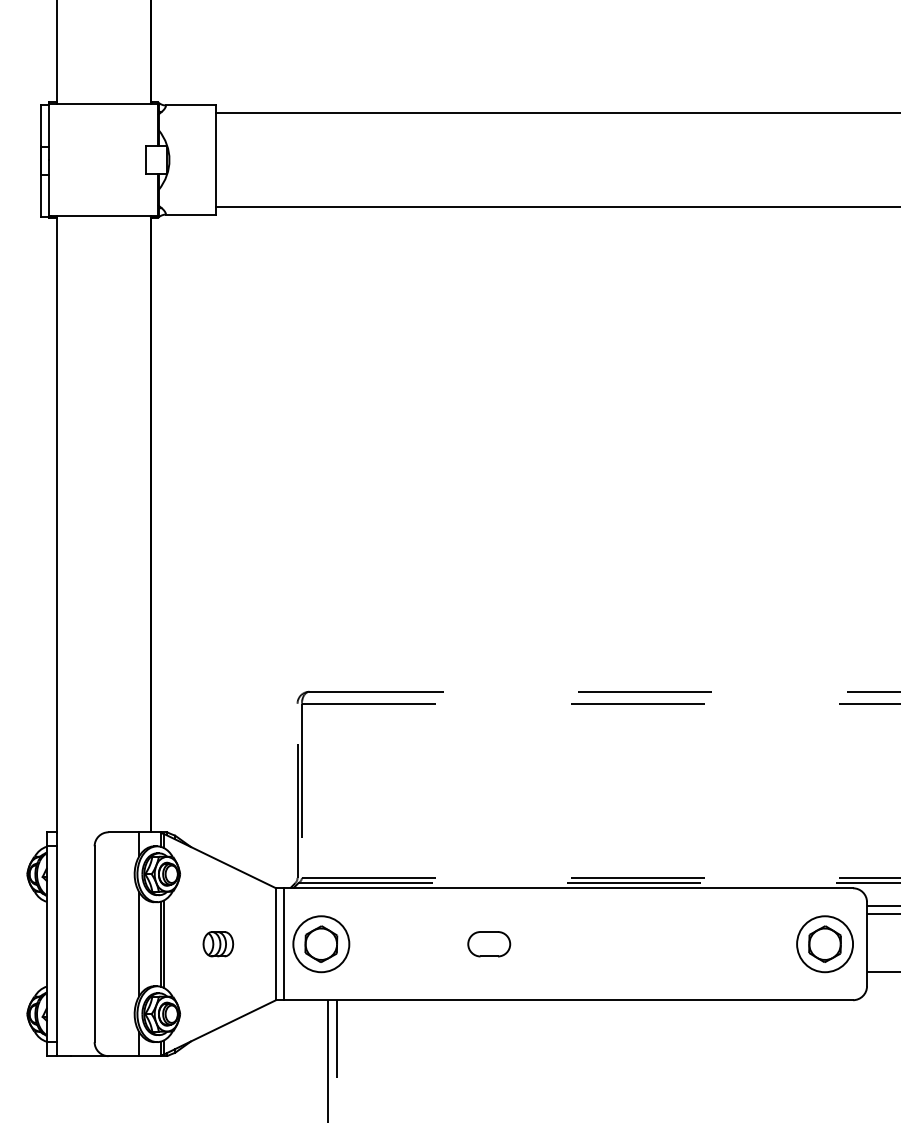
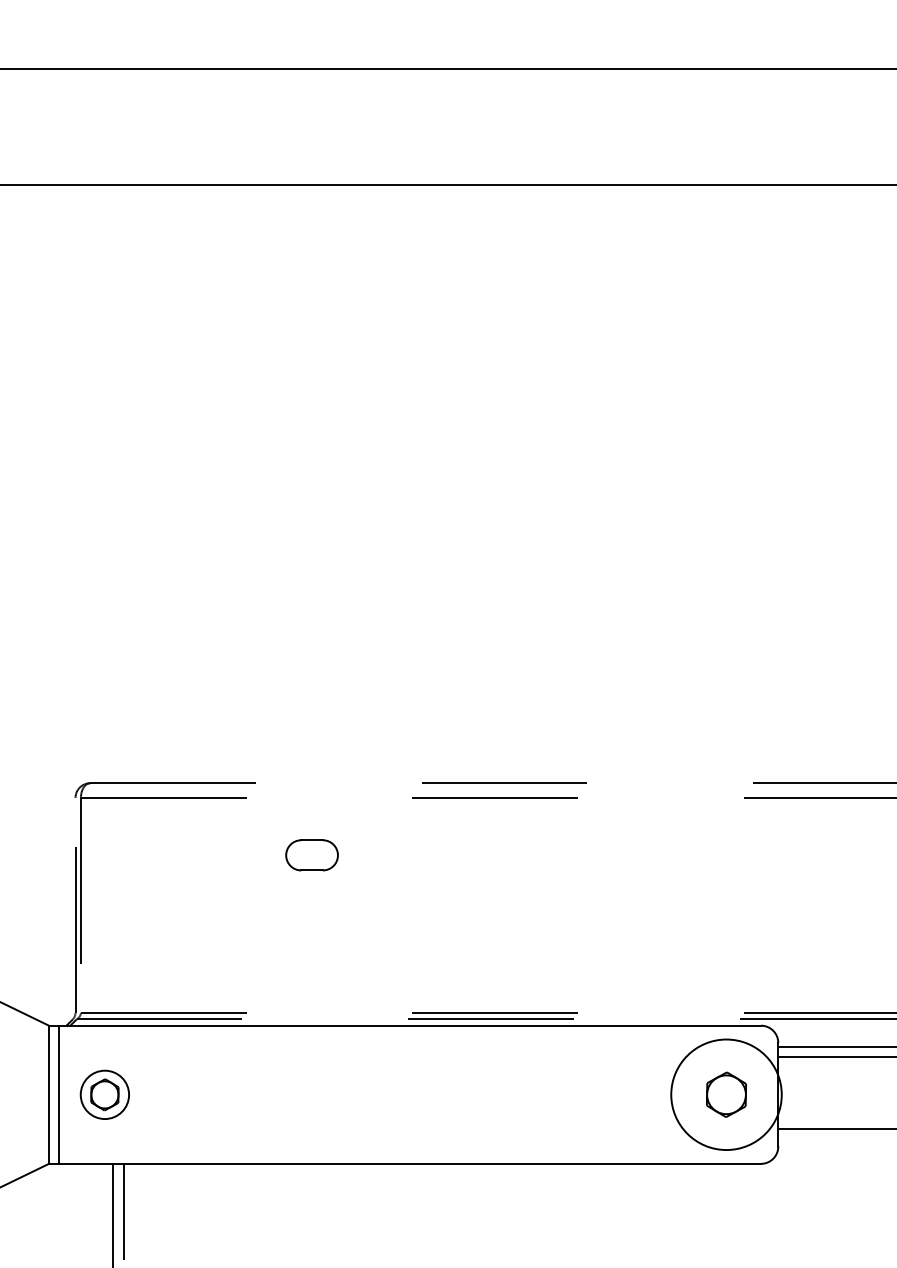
part: (321, 944) -> (105, 1095), size x0.7
part: (489, 944) -> (312, 855), moved
circle: (825, 944) -> (727, 1095), size x1.6

